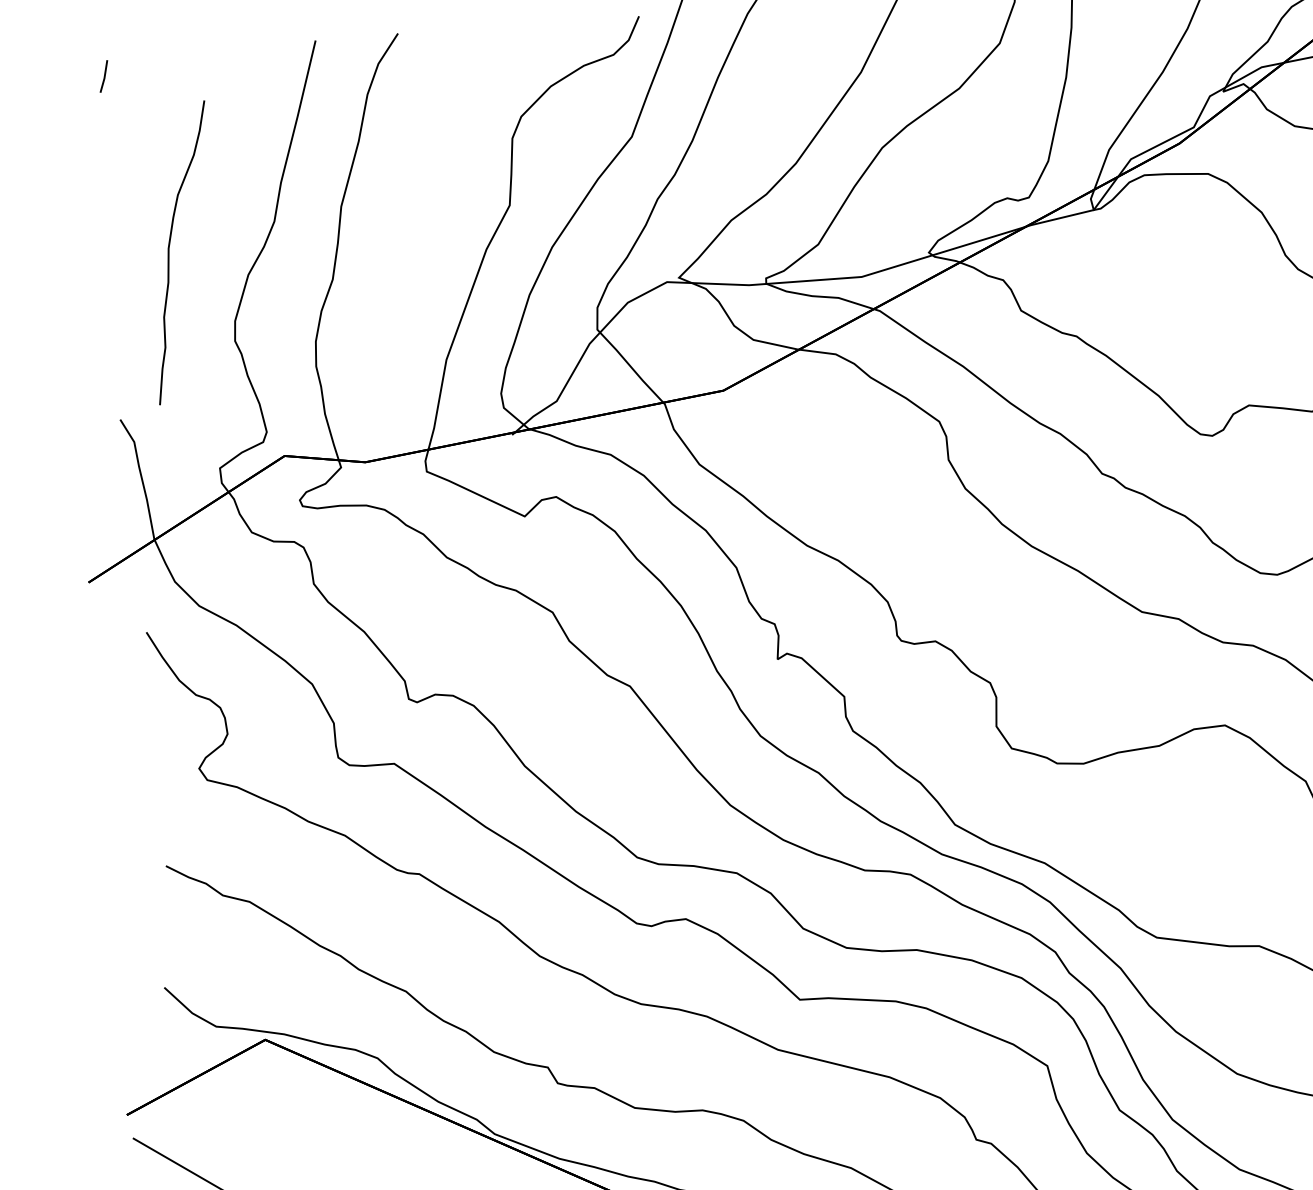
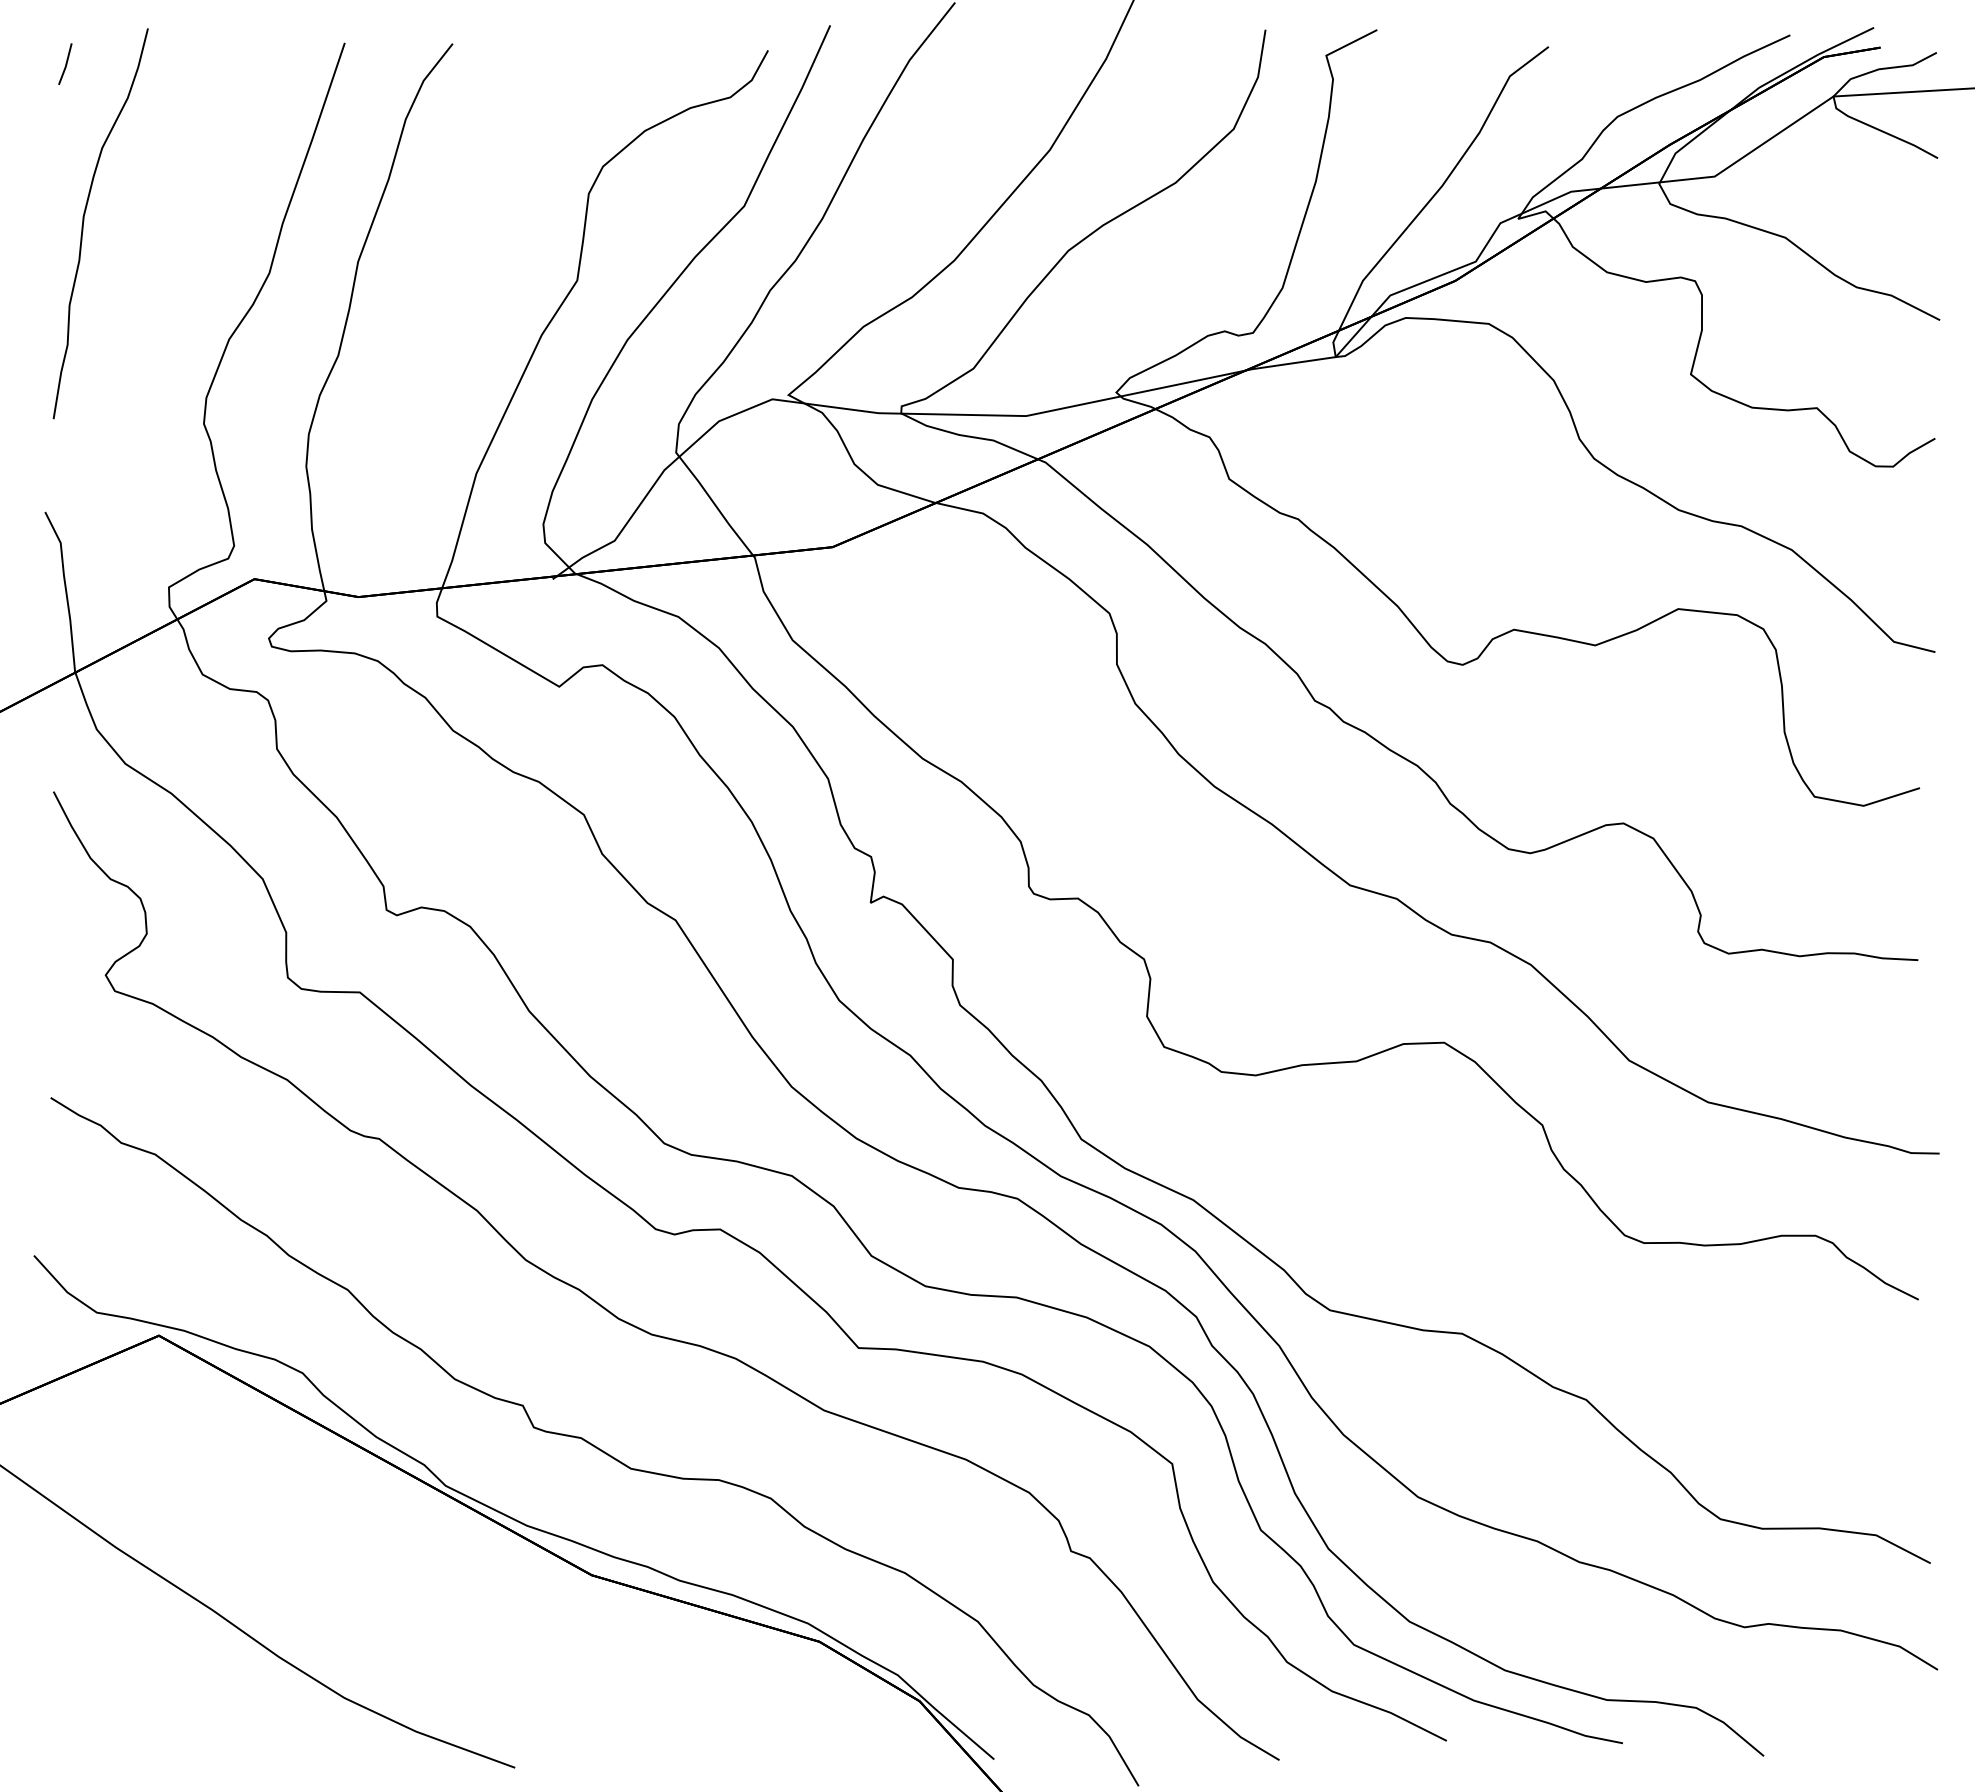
curve: (169, 252) -> (84, 221), moved

